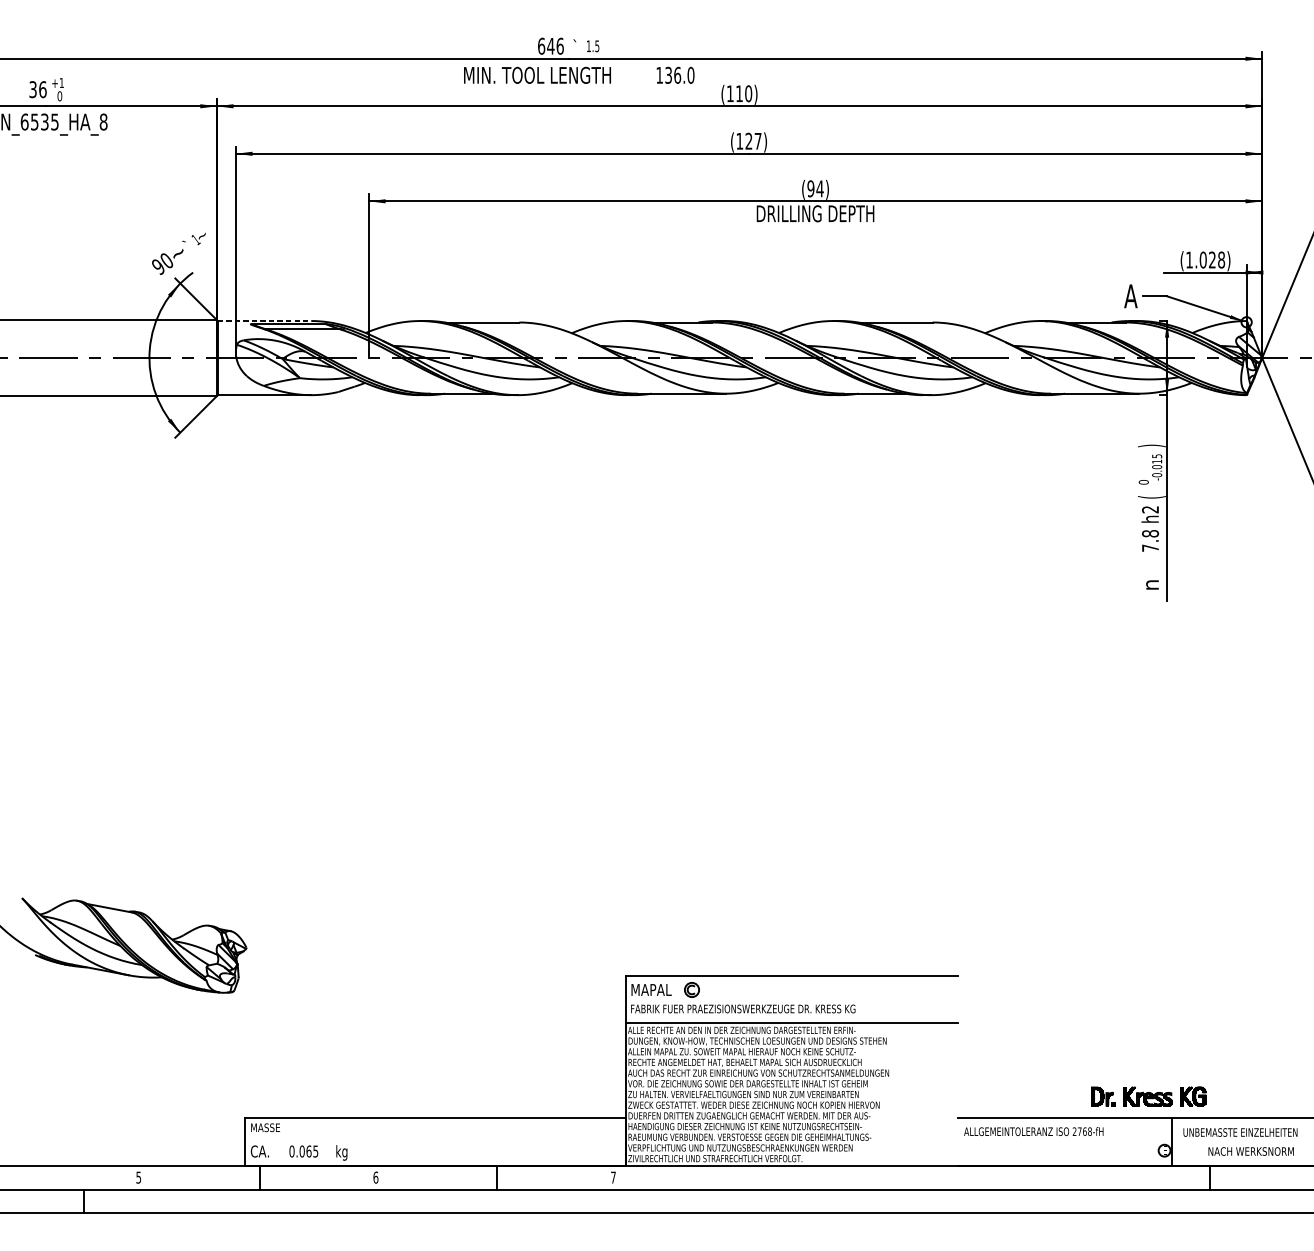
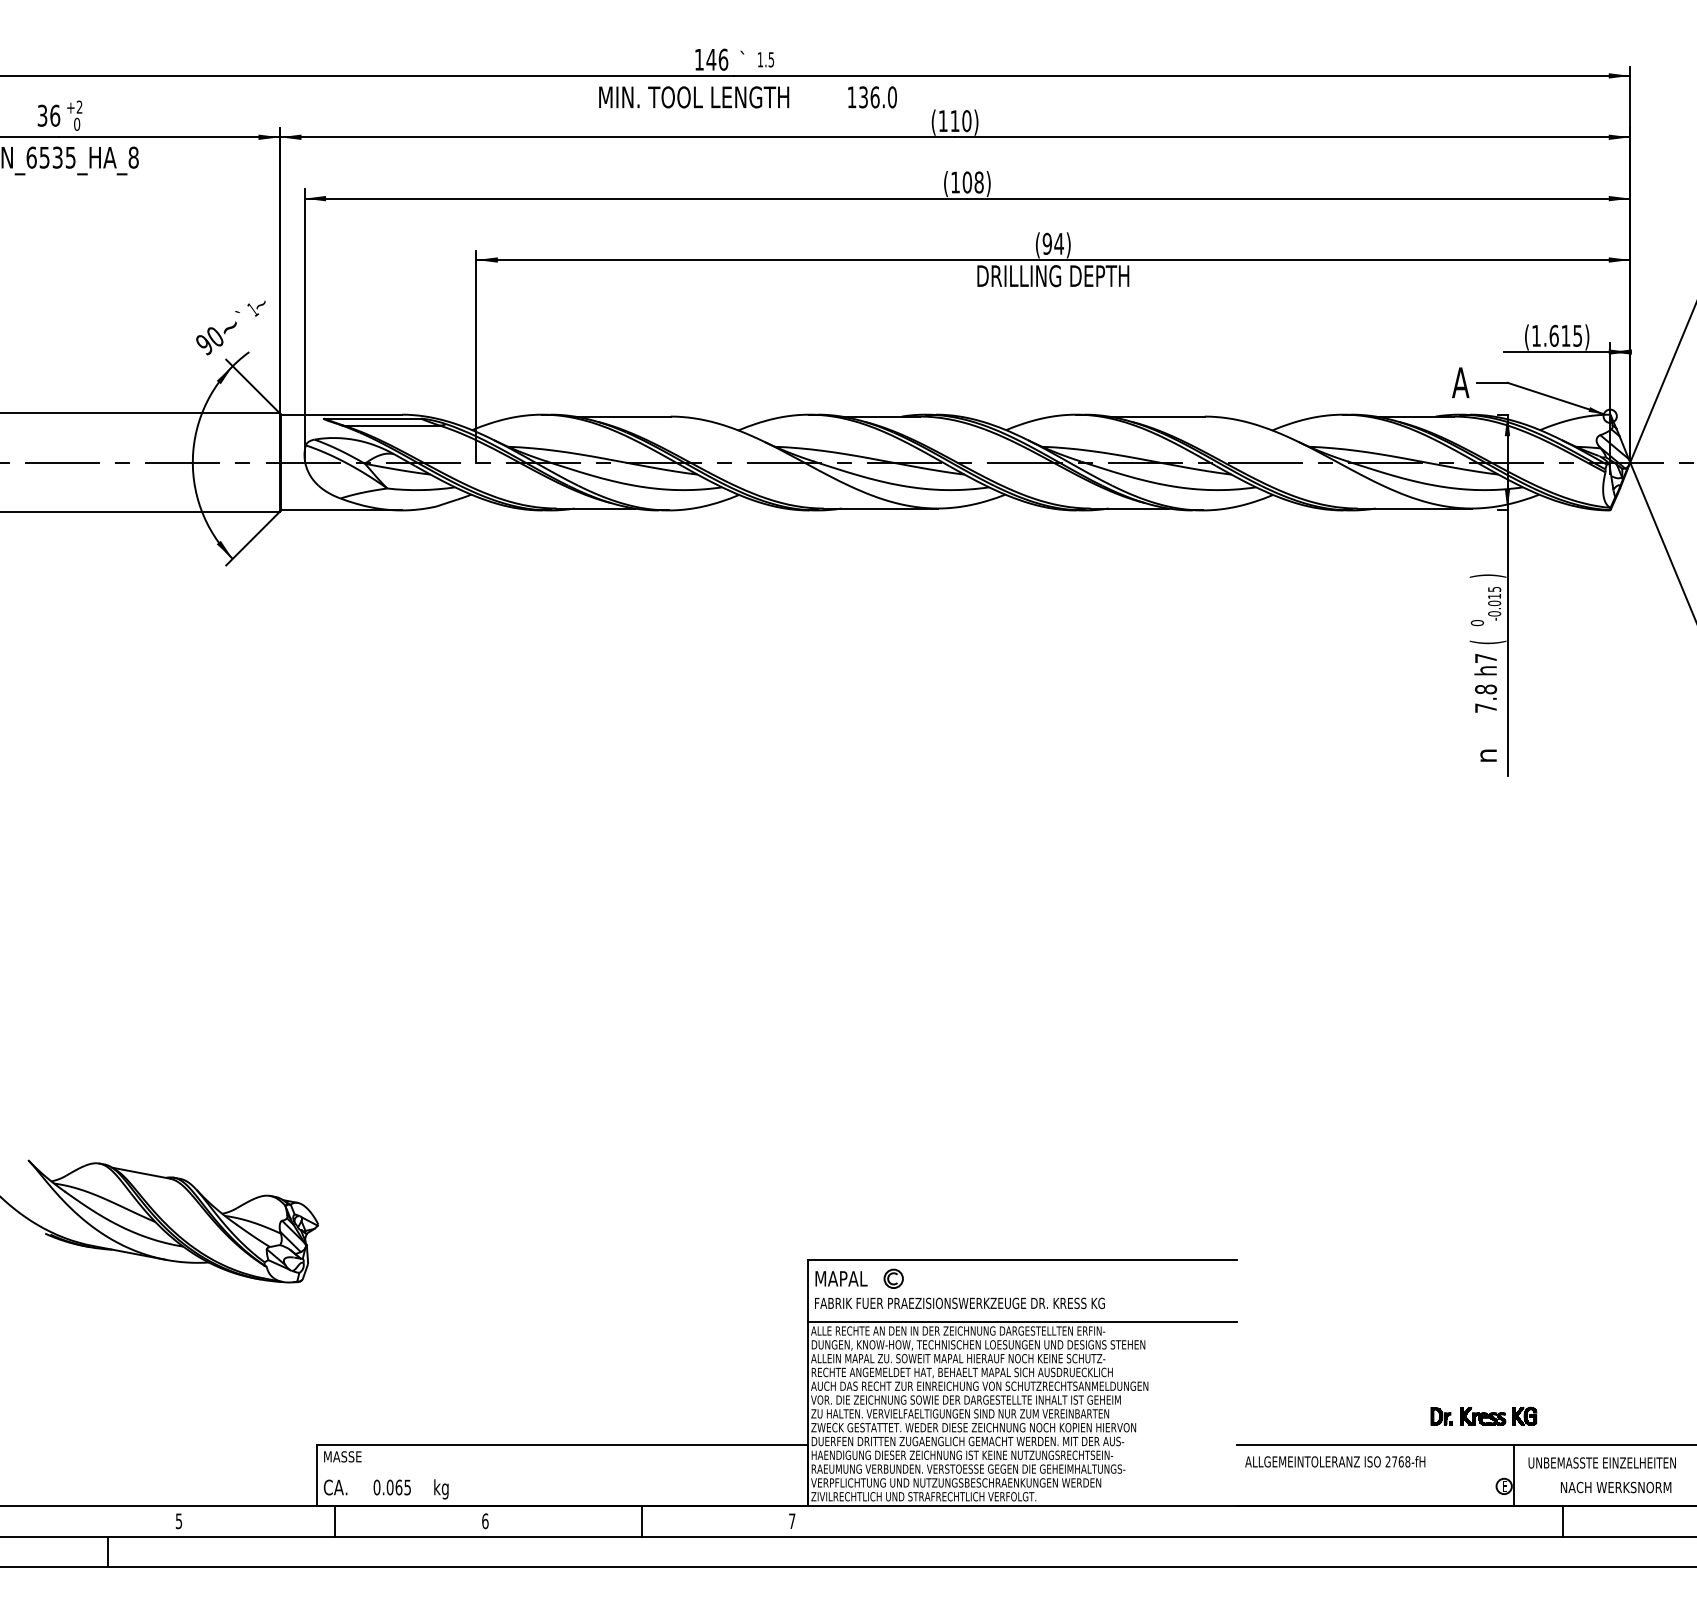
text: (541, 46) -> (699, 59), 646 -> 146
text: (61, 82) -> (79, 106), +1 -> +2
text: (752, 141) -> (972, 182), (127) -> (108)
text: (1212, 259) -> (1565, 335), (1.028) -> (1.615)
line: (265, 320) -> (342, 414), dashed -> solid
text: (1150, 509) -> (1485, 658), h2 -> h7
part: (1148, 1095) -> (1483, 1415), size x0.71

